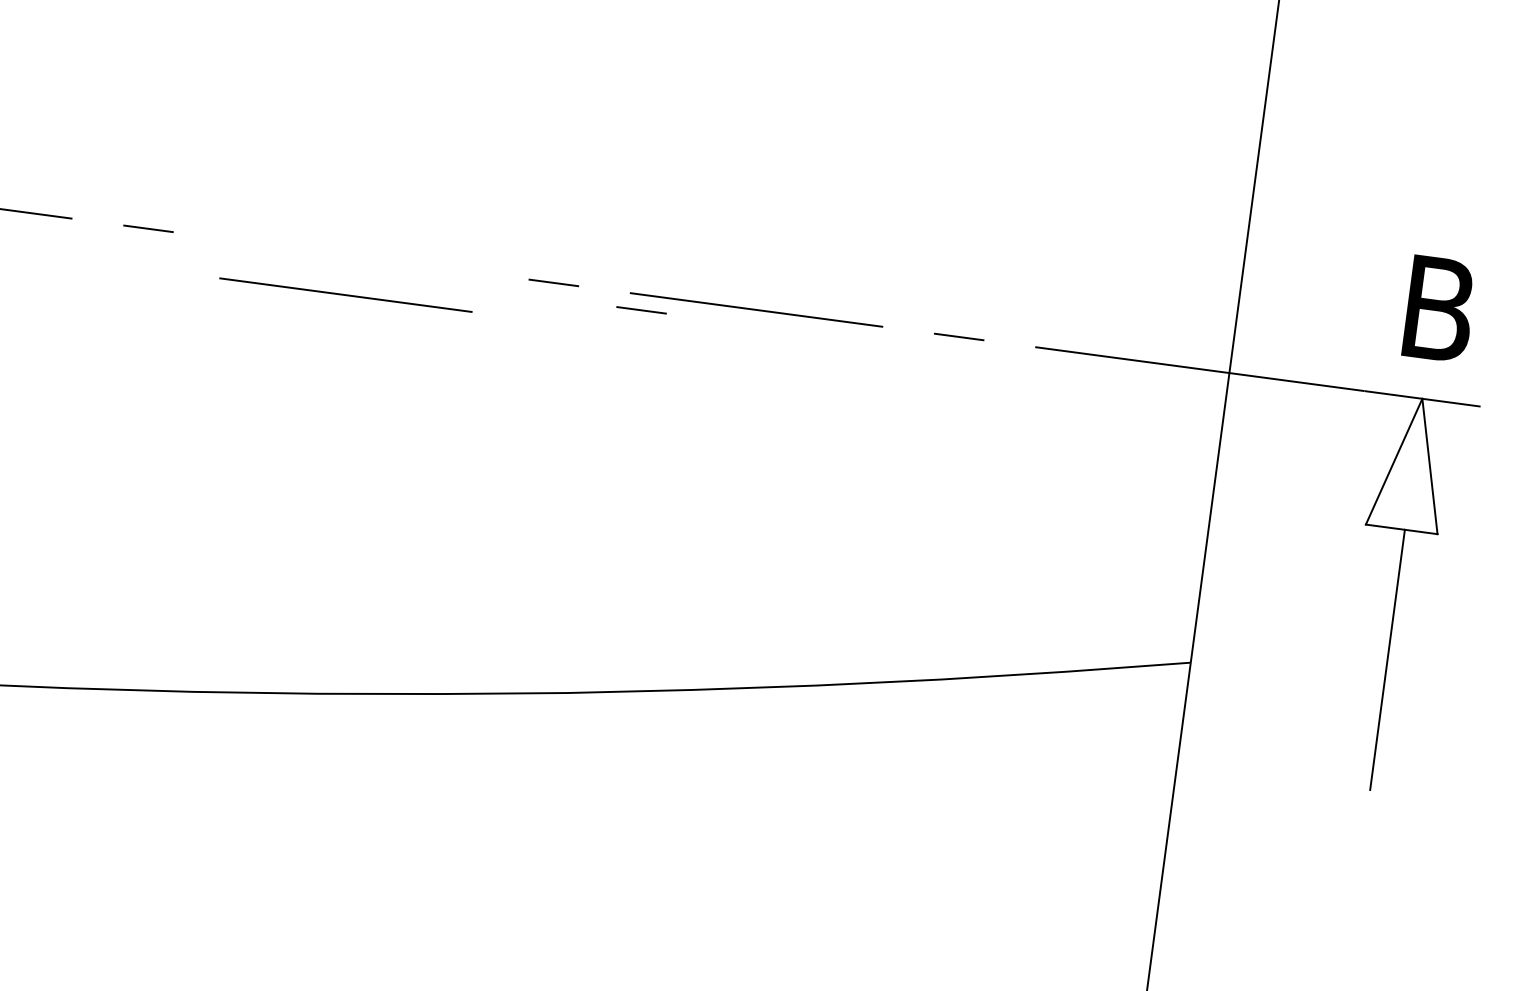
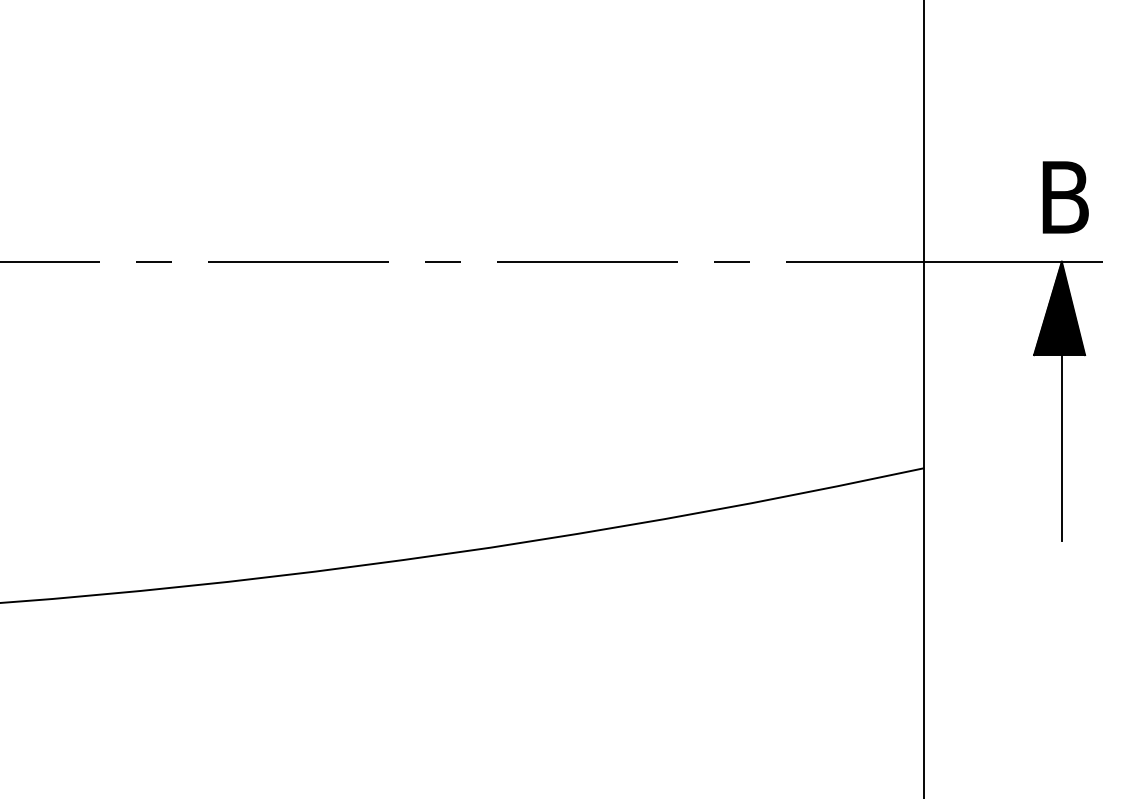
line: (346, 294) -> (298, 261), moved
line: (641, 309) -> (506, 272), removed
hatch: (1410, 463) -> (1059, 308), added

